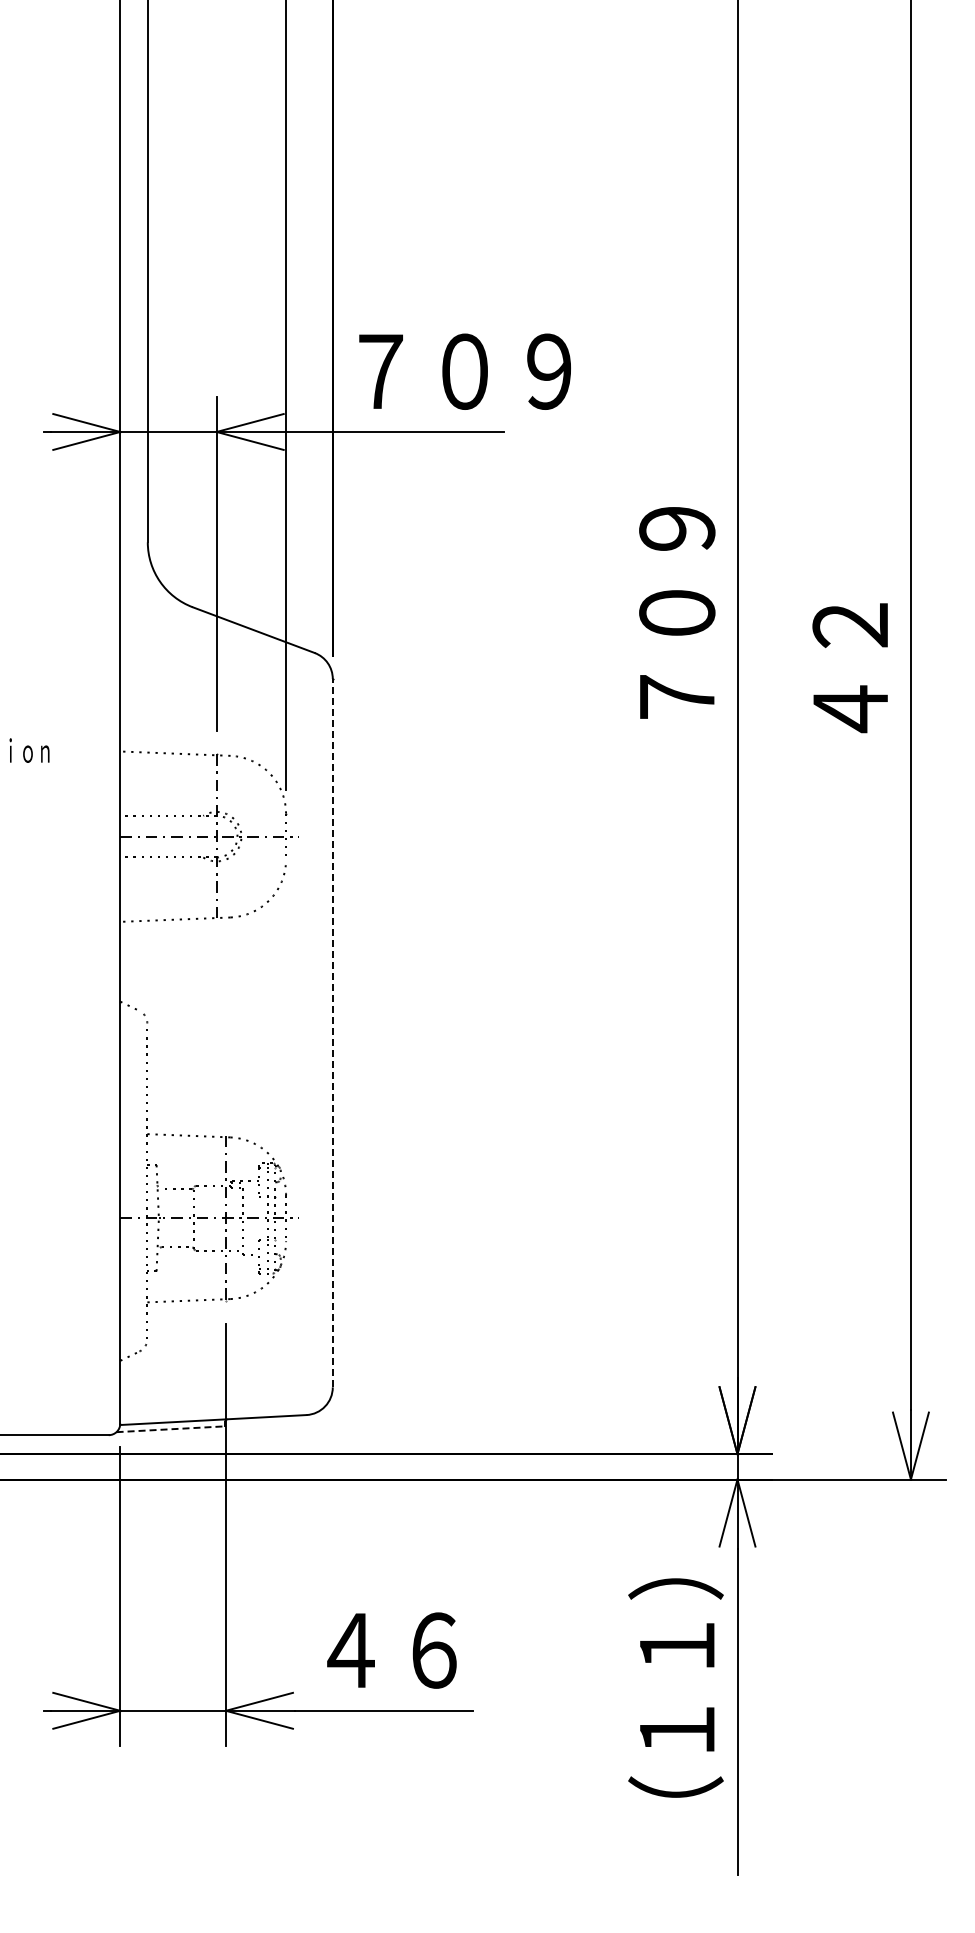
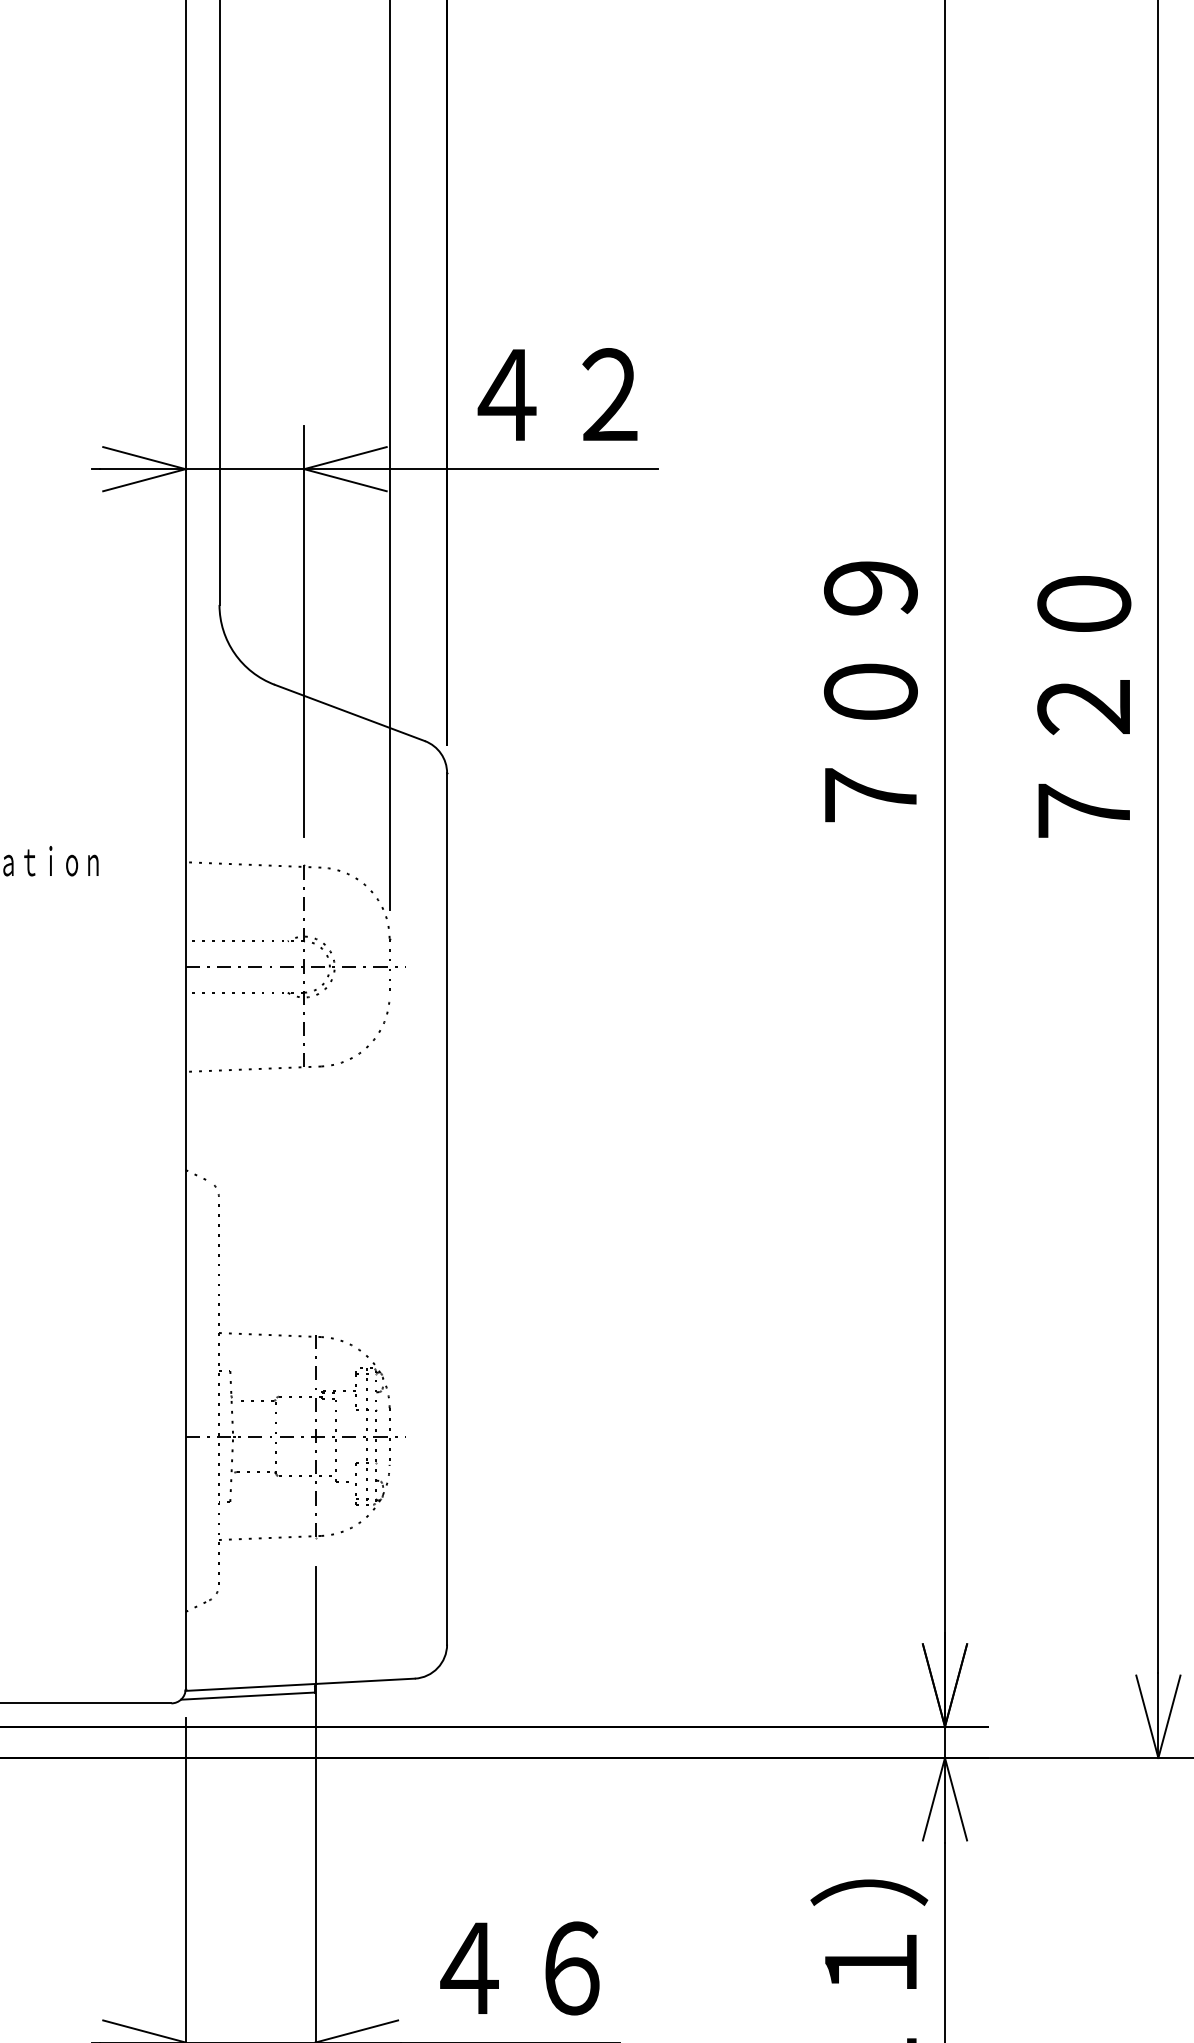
text: (463, 371) -> (607, 394), ７０９ -> ４２
text: (850, 625) -> (1084, 707), ４２ -> ７２０
line: (332, 1032) -> (446, 1207), dashed -> solid
line: (171, 1429) -> (248, 1696), dashed -> solid

